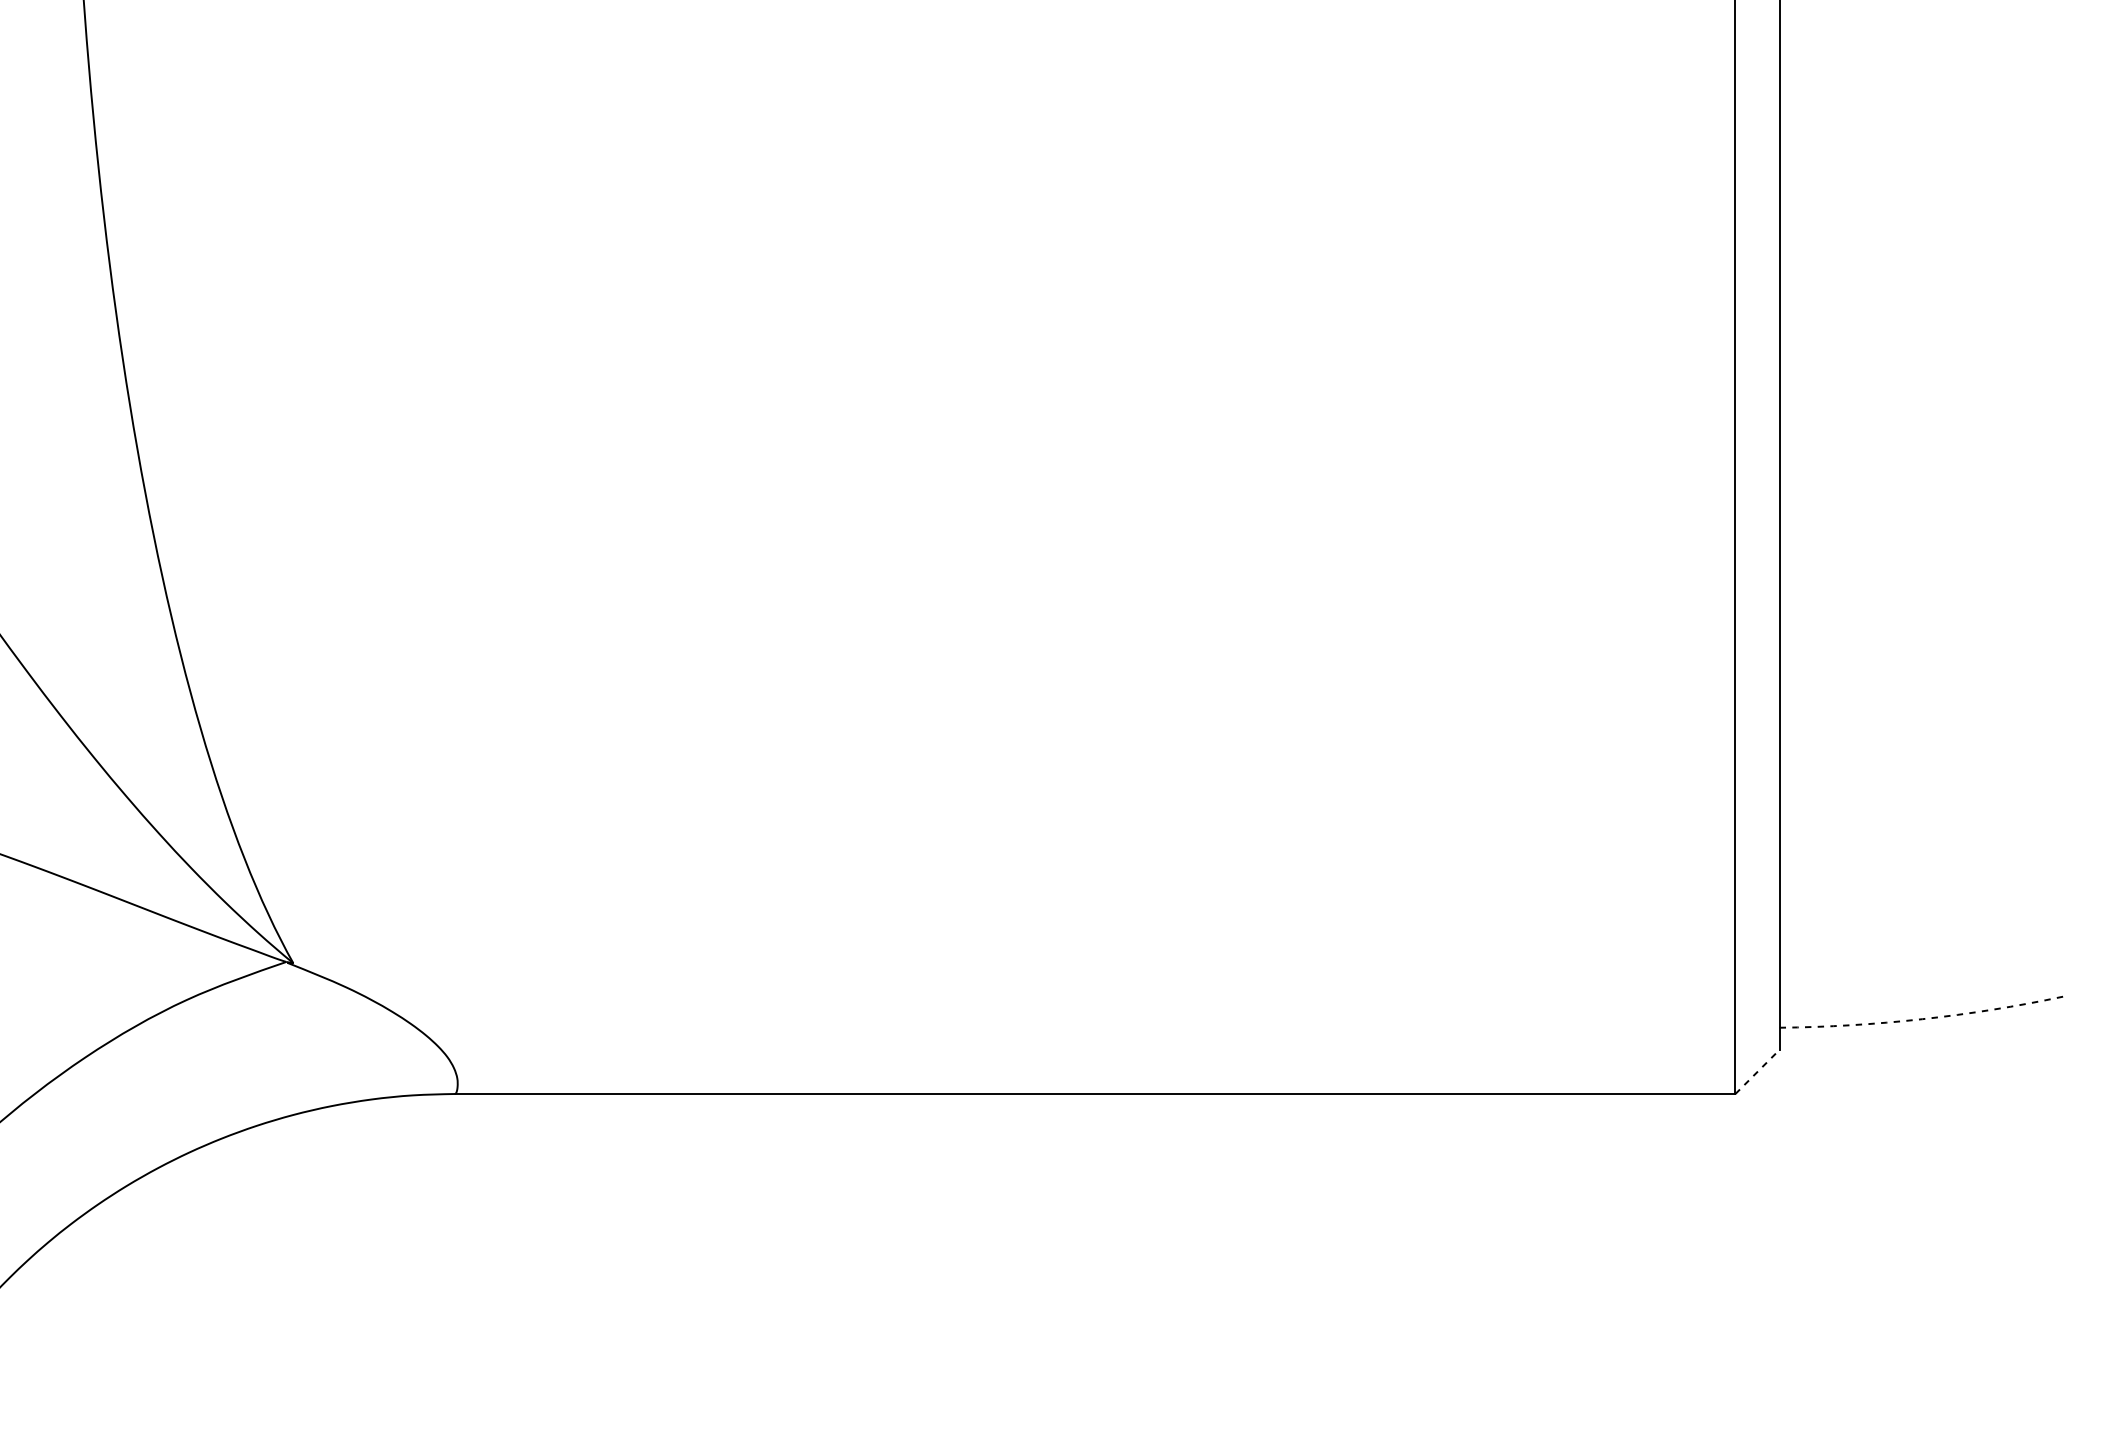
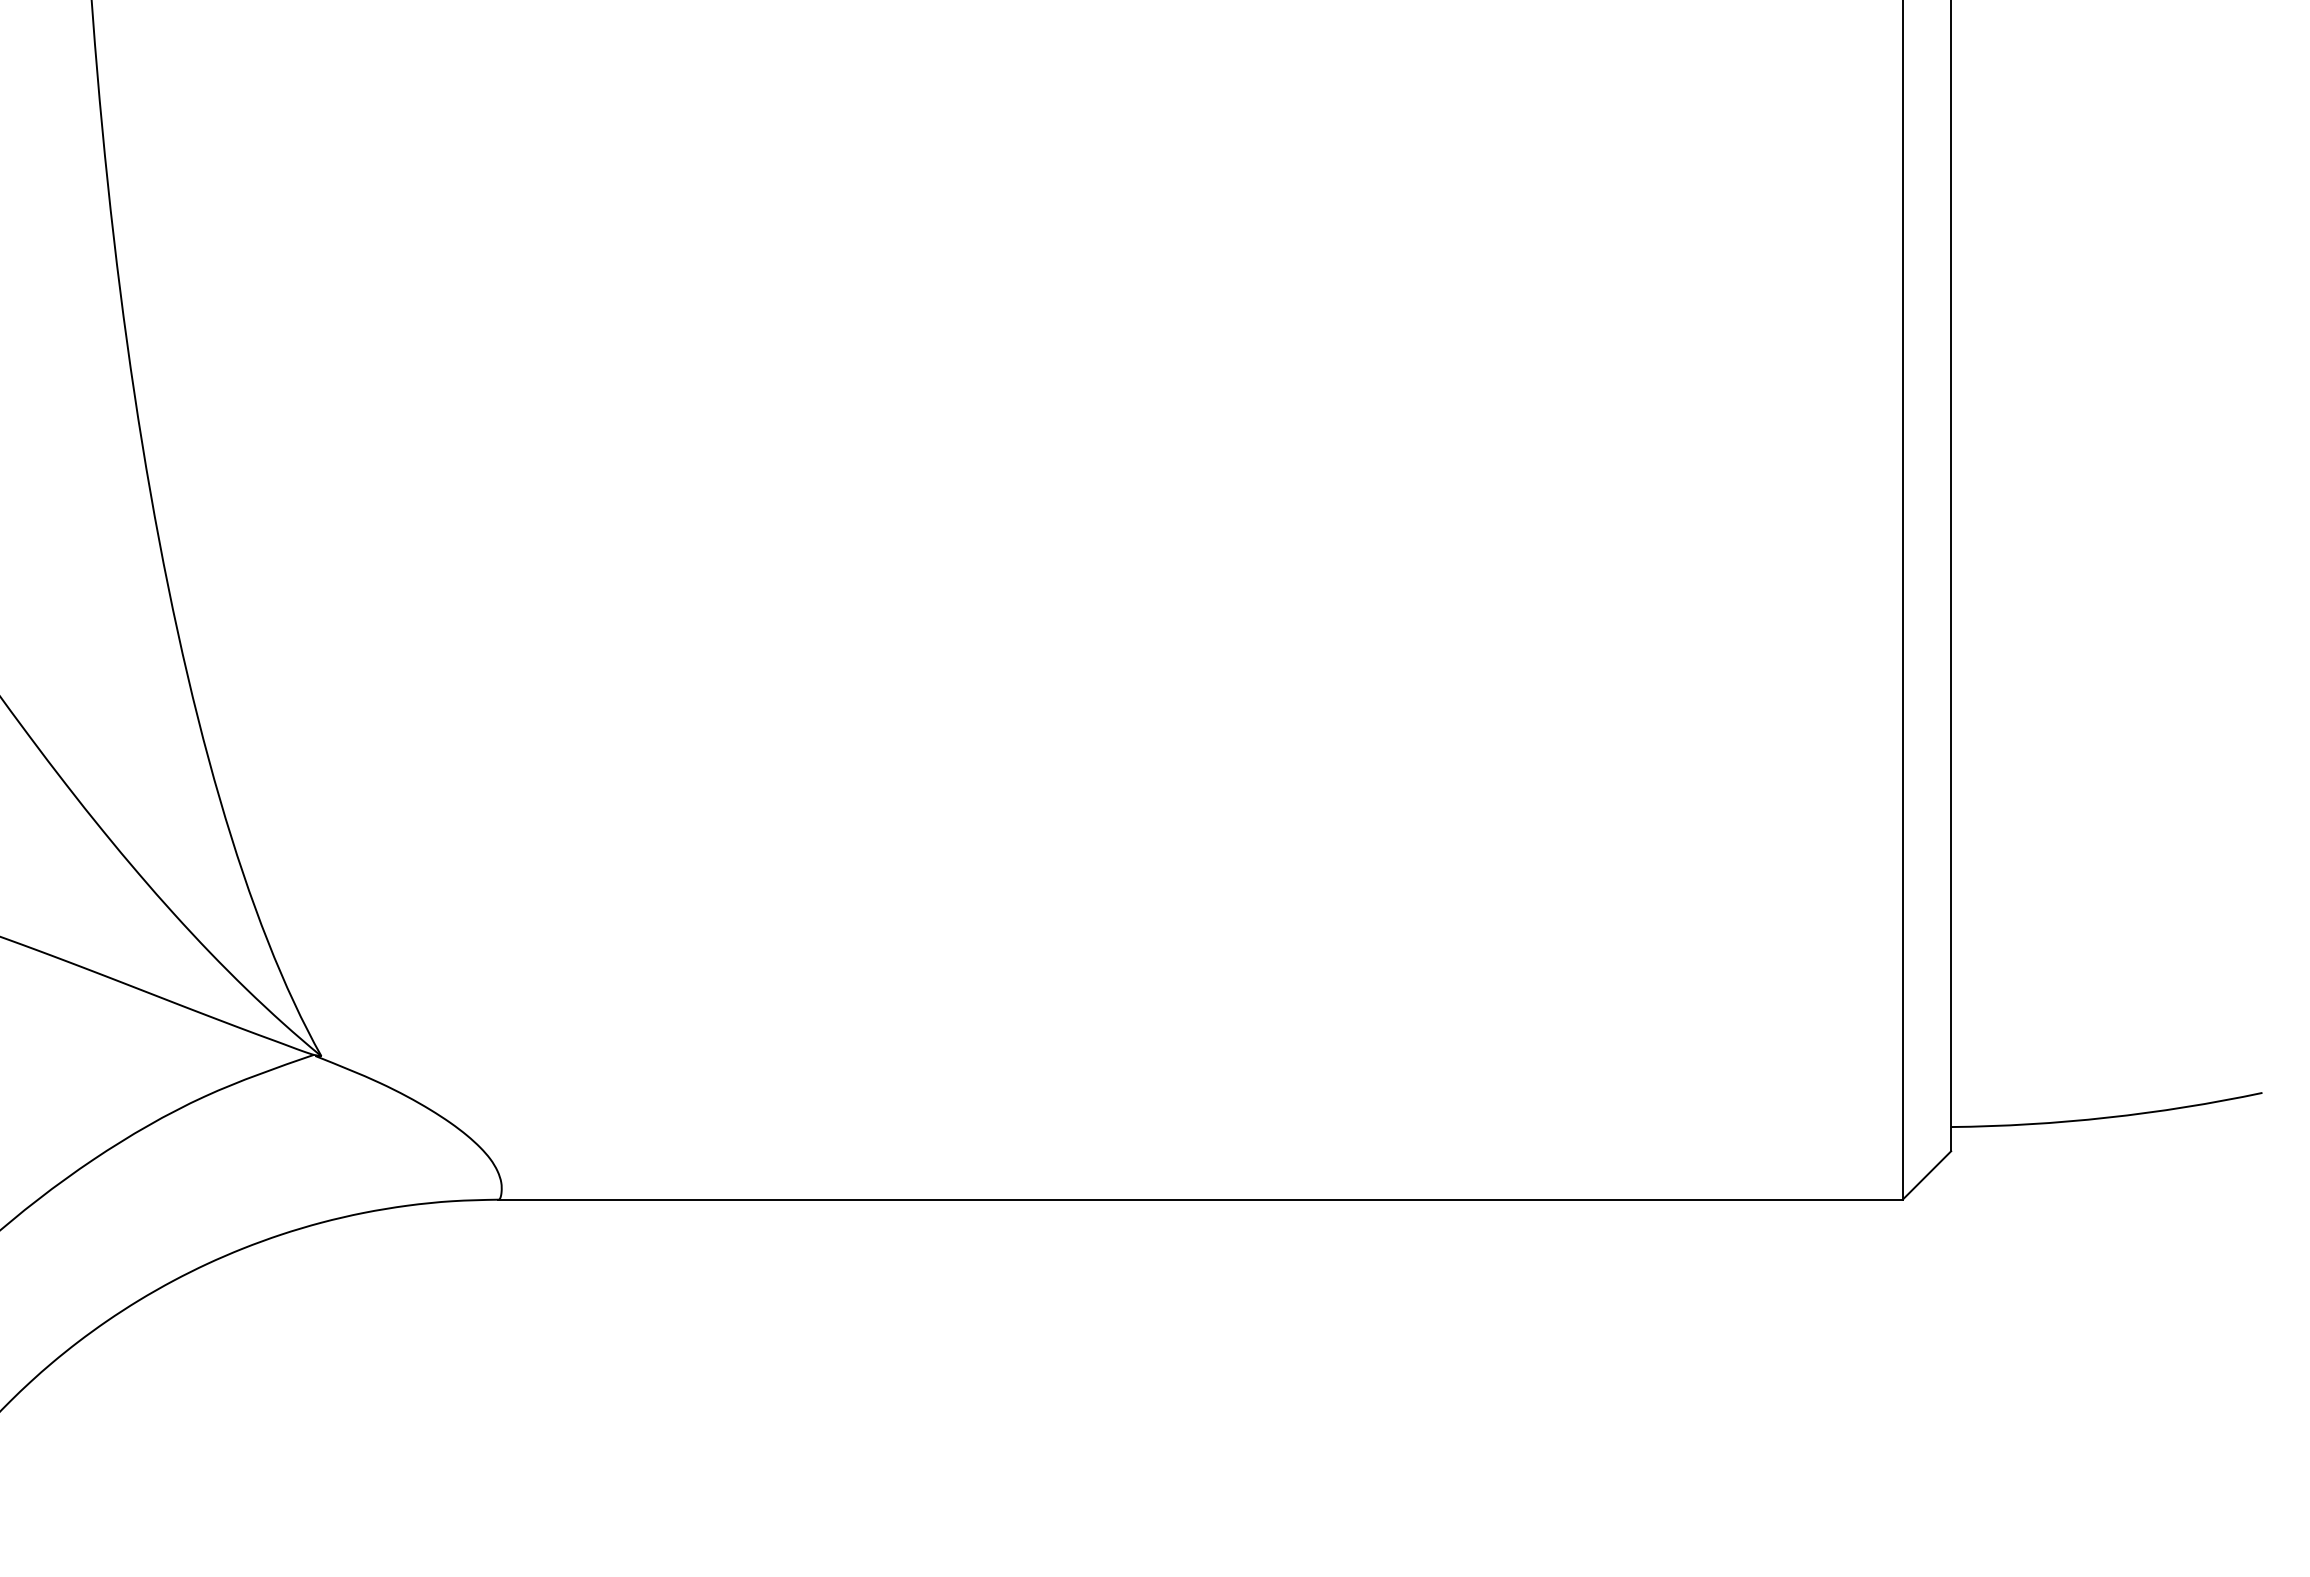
arc: (1922, 1019) -> (2107, 1117), dashed -> solid
line: (1758, 1071) -> (1927, 1175), dashed -> solid

